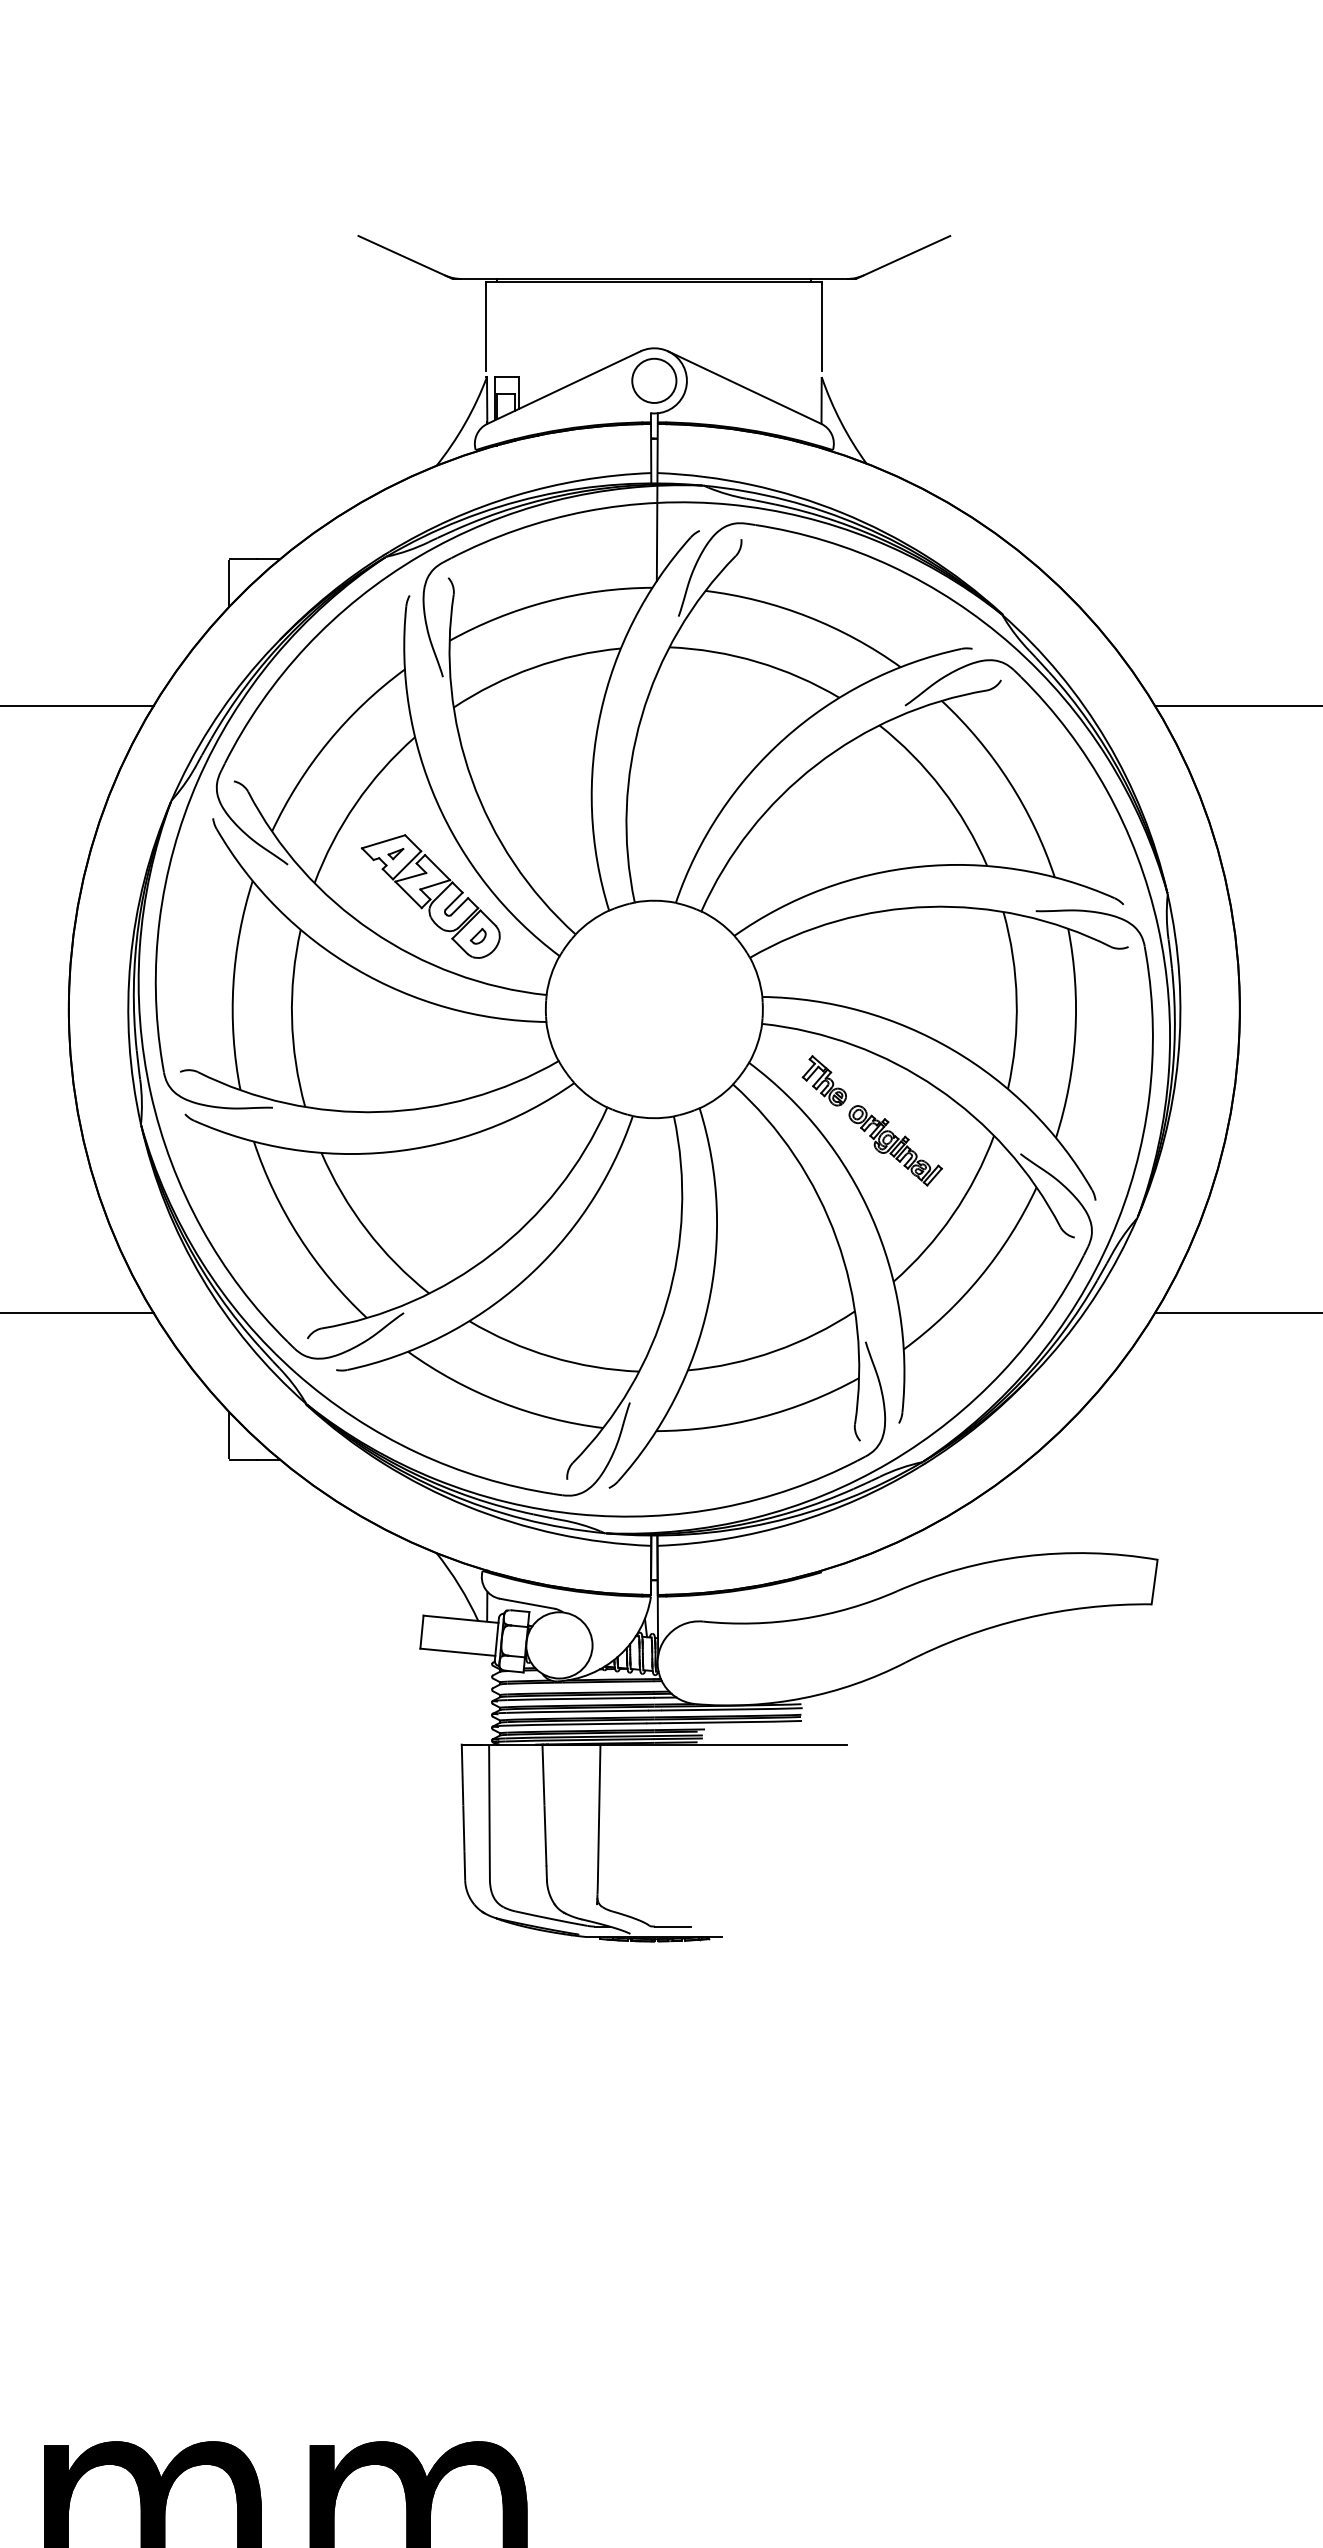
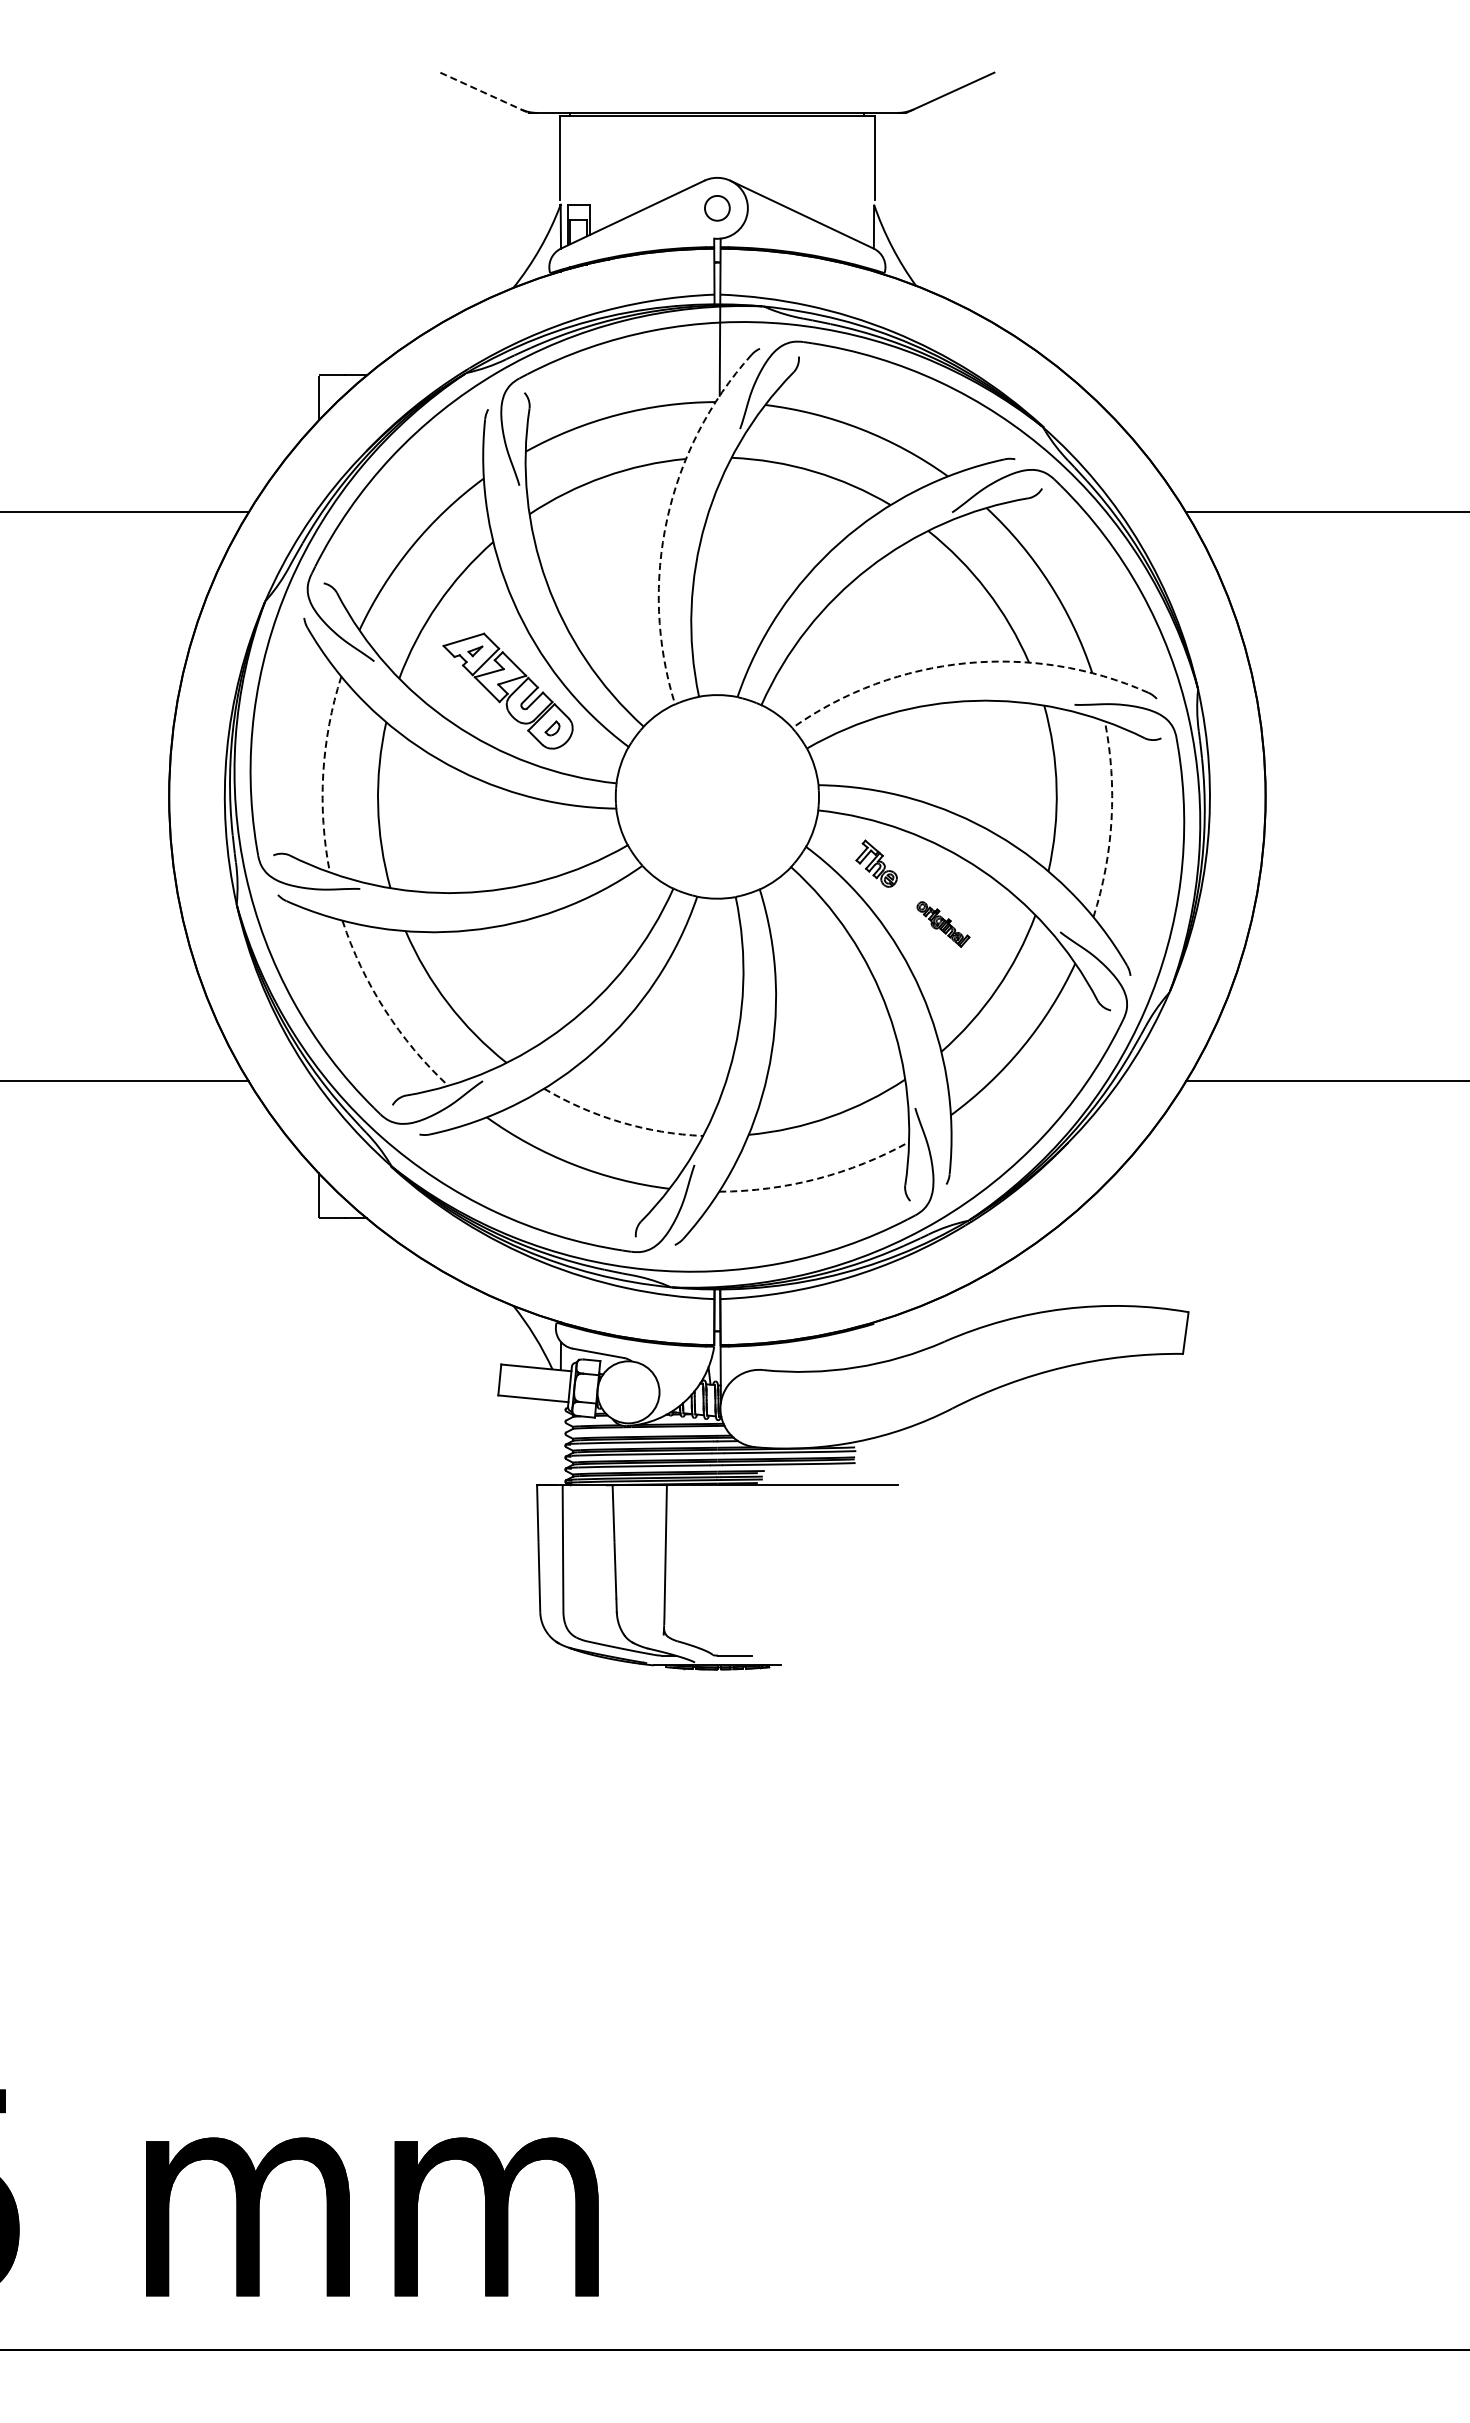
line: (405, 257) -> (484, 92), solid -> dashed
circle: (654, 381) -> (717, 208), size x0.6
arc: (601, 713) -> (667, 519), solid -> dashed
arc: (919, 866) -> (965, 663), solid -> dashed
arc: (233, 984) -> (323, 773), solid -> dashed
arc: (1075, 1033) -> (1111, 819), solid -> dashed
part: (895, 1145) -> (943, 924), size x0.6
arc: (298, 1236) -> (384, 1009), solid -> dashed
arc: (550, 1357) -> (620, 1122), solid -> dashed
arc: (761, 1417) -> (817, 1178), solid -> dashed

